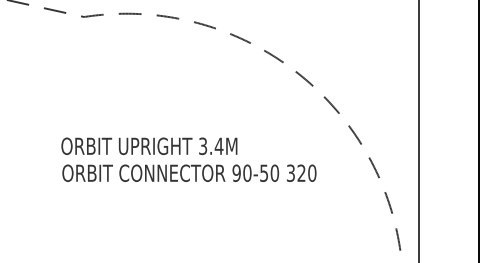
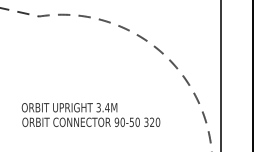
text: (187, 158) -> (90, 114), moved

